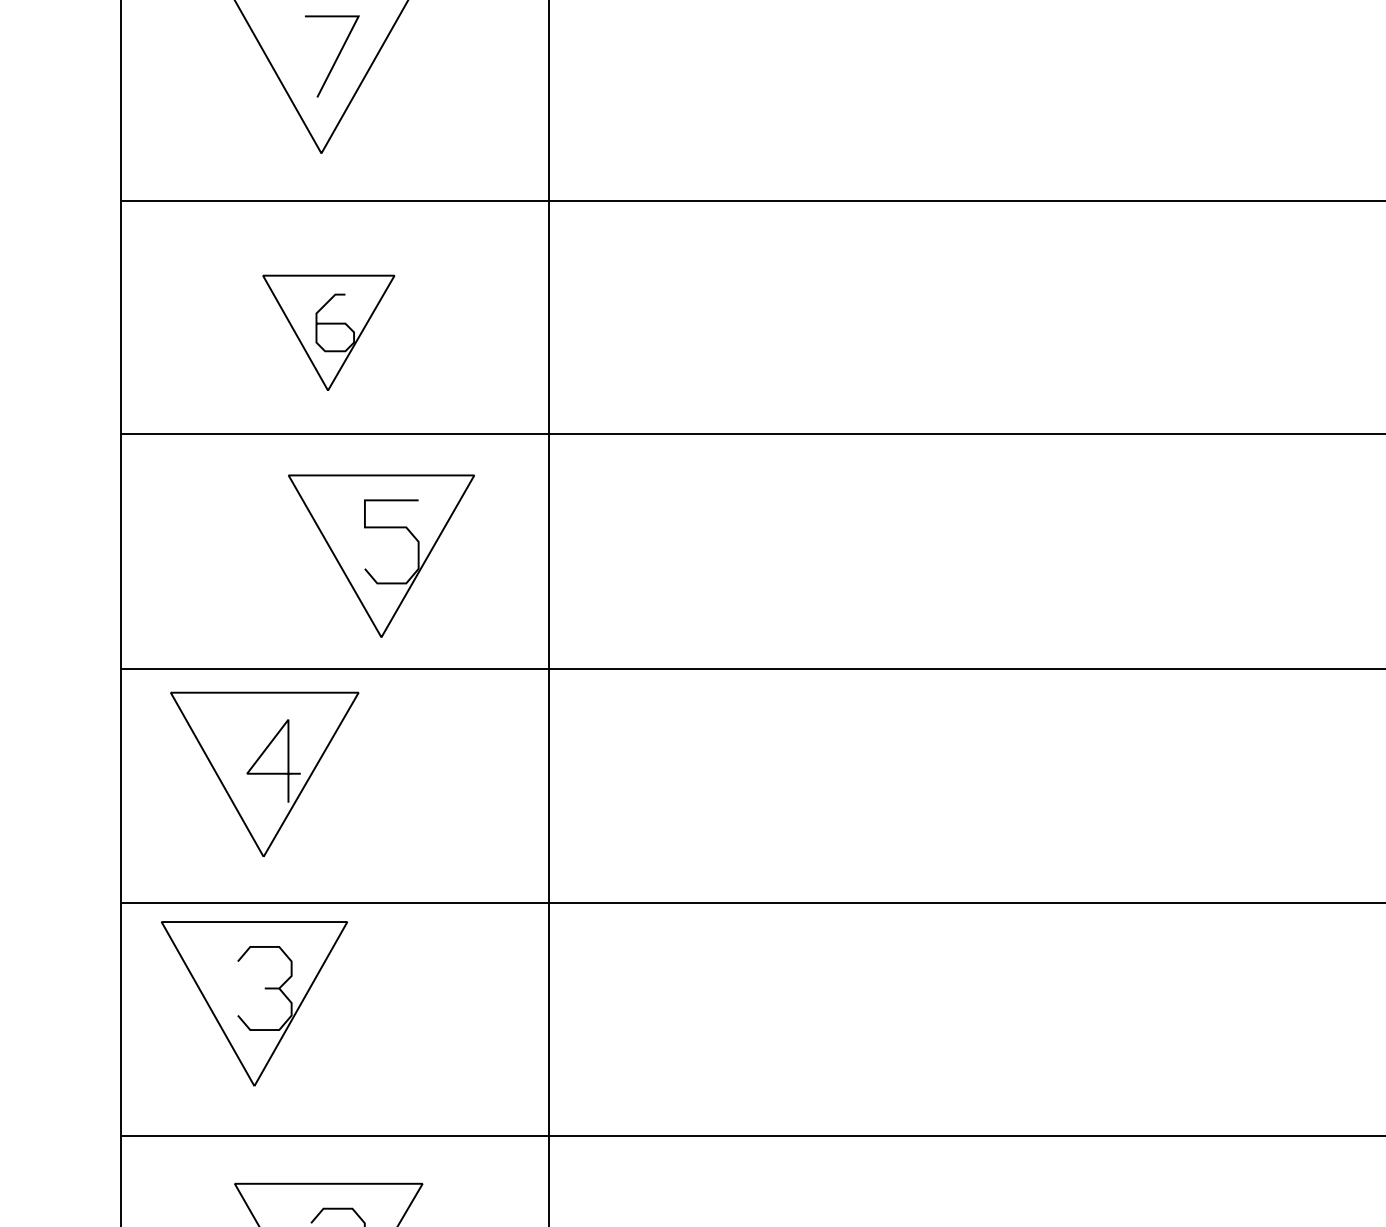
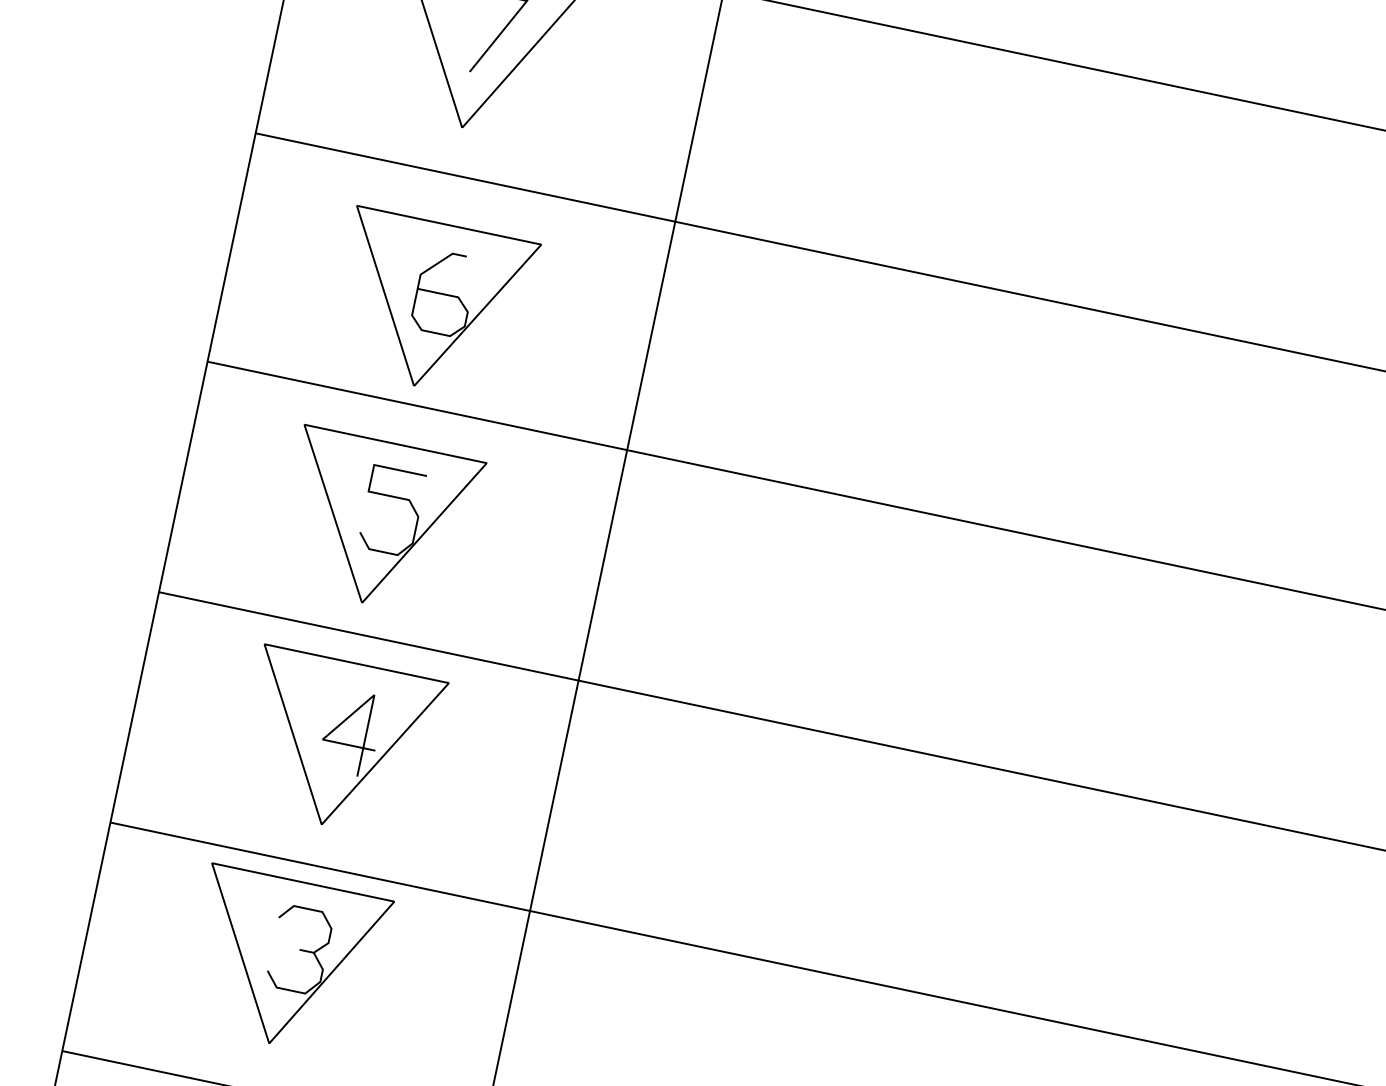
part: (328, 332) -> (432, 305), size x1.43
part: (381, 555) -> (379, 522), moved
part: (264, 773) -> (339, 742), moved
part: (254, 1003) -> (286, 962), moved

